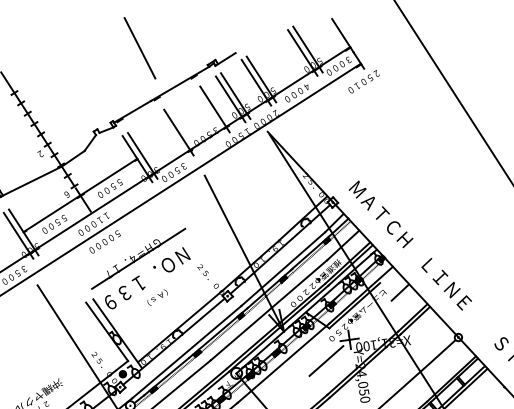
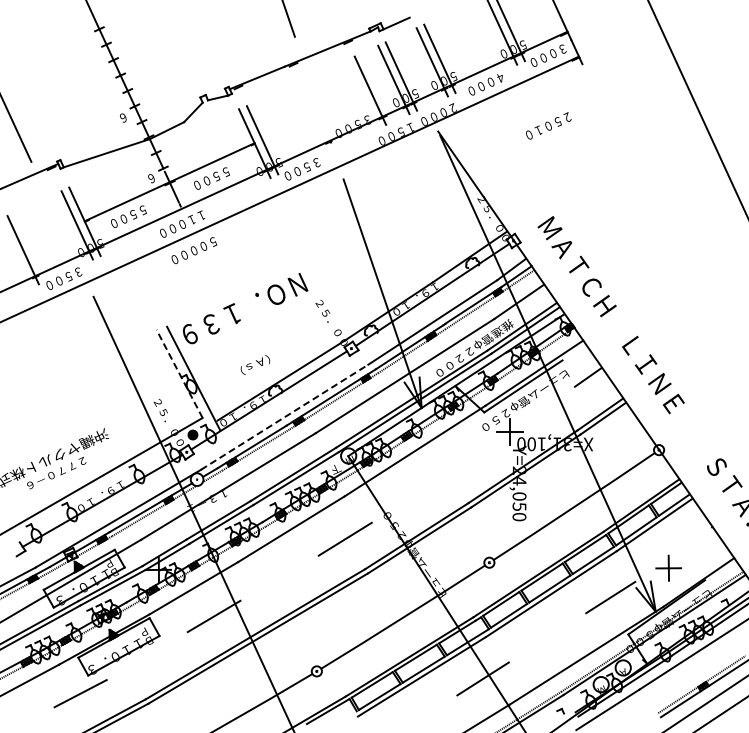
text: (363, 81) -> (548, 125), moved
line: (178, 132) -> (316, 115), removed
text: (40, 153) -> (123, 117), ２ -> ６
part: (138, 259) -> (236, 280), removed
text: (157, 297) -> (255, 364), moved
line: (106, 331) -> (179, 373), solid -> dashed
line: (186, 352) -> (284, 417), solid -> dashed
line: (326, 361) -> (473, 456), removed

